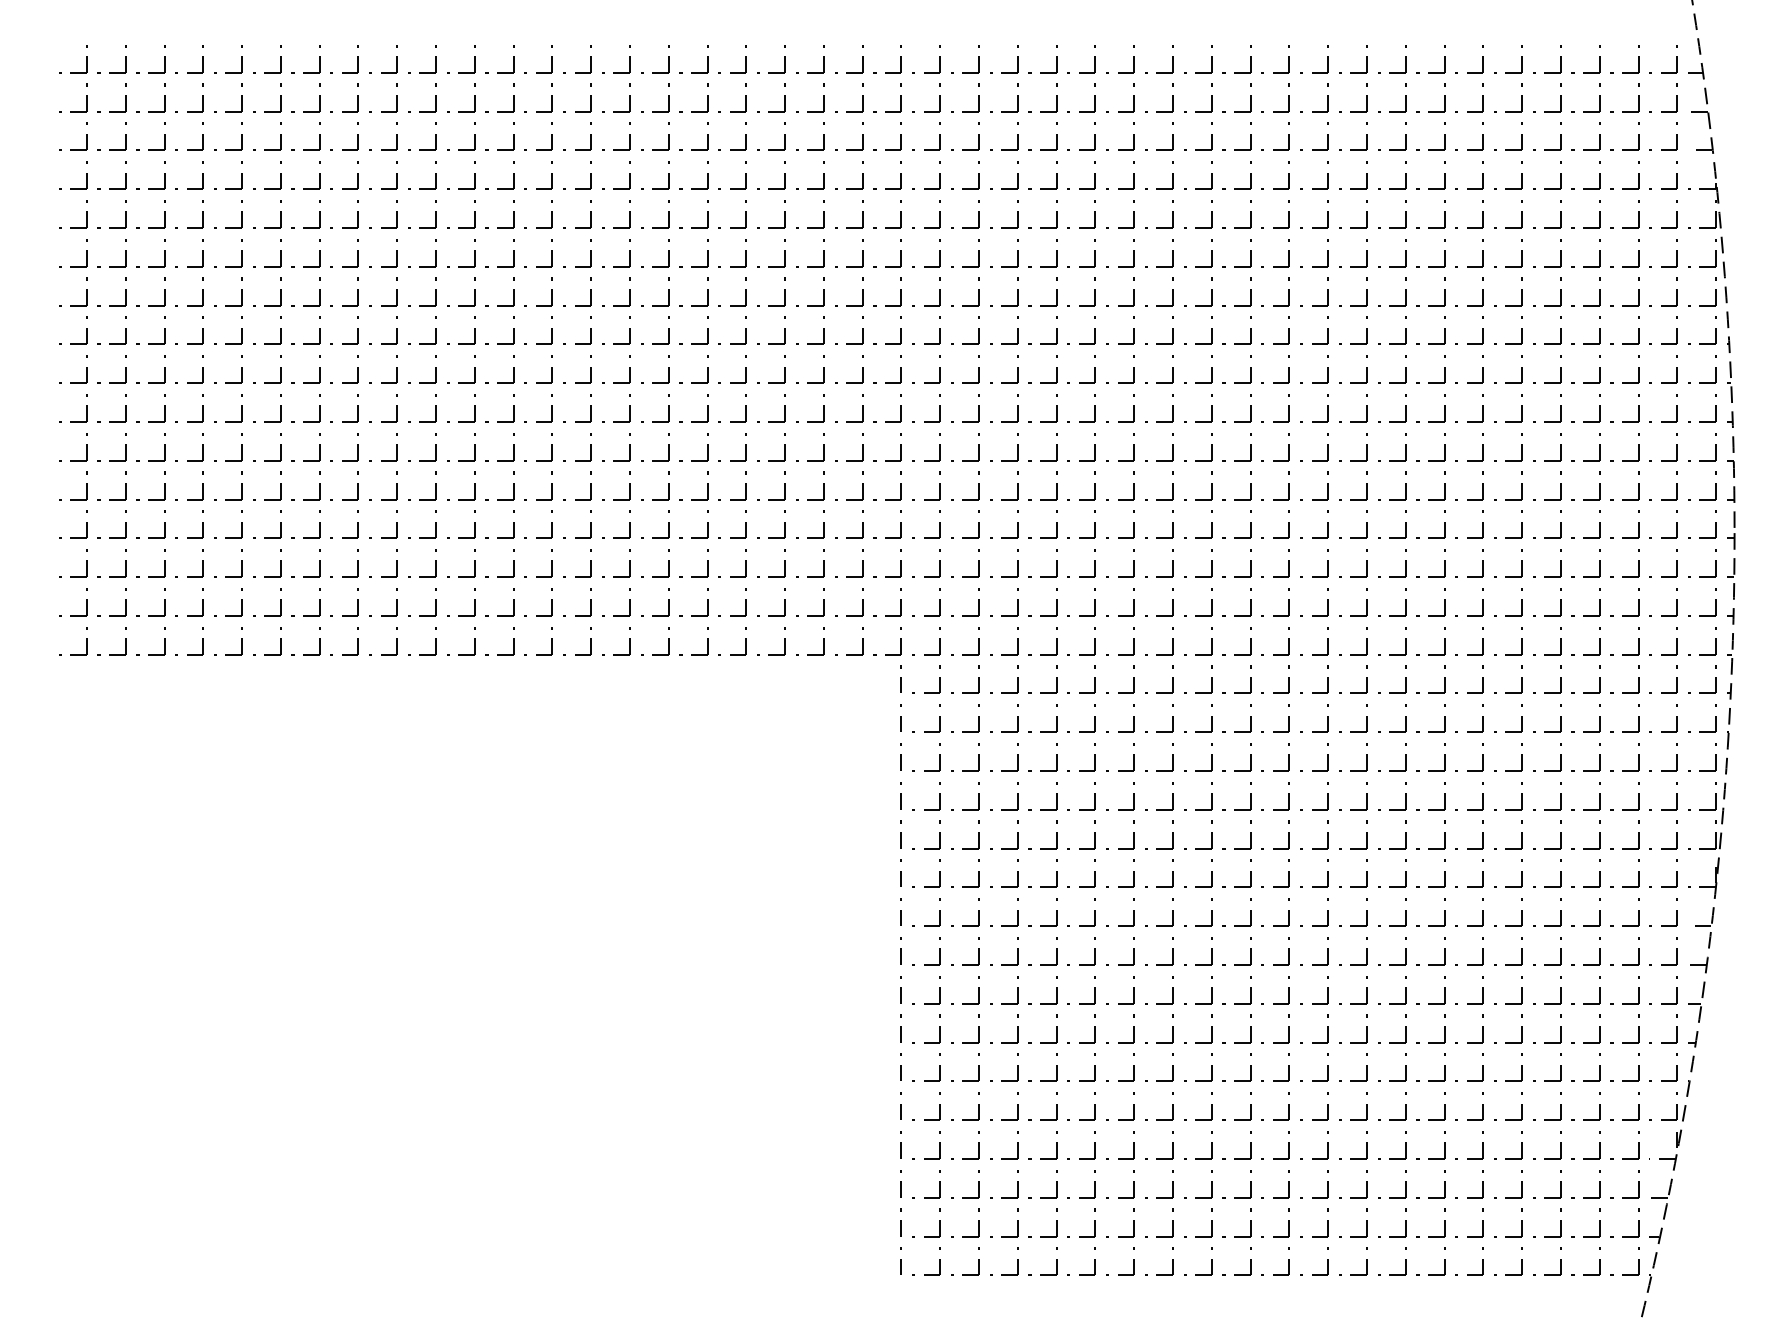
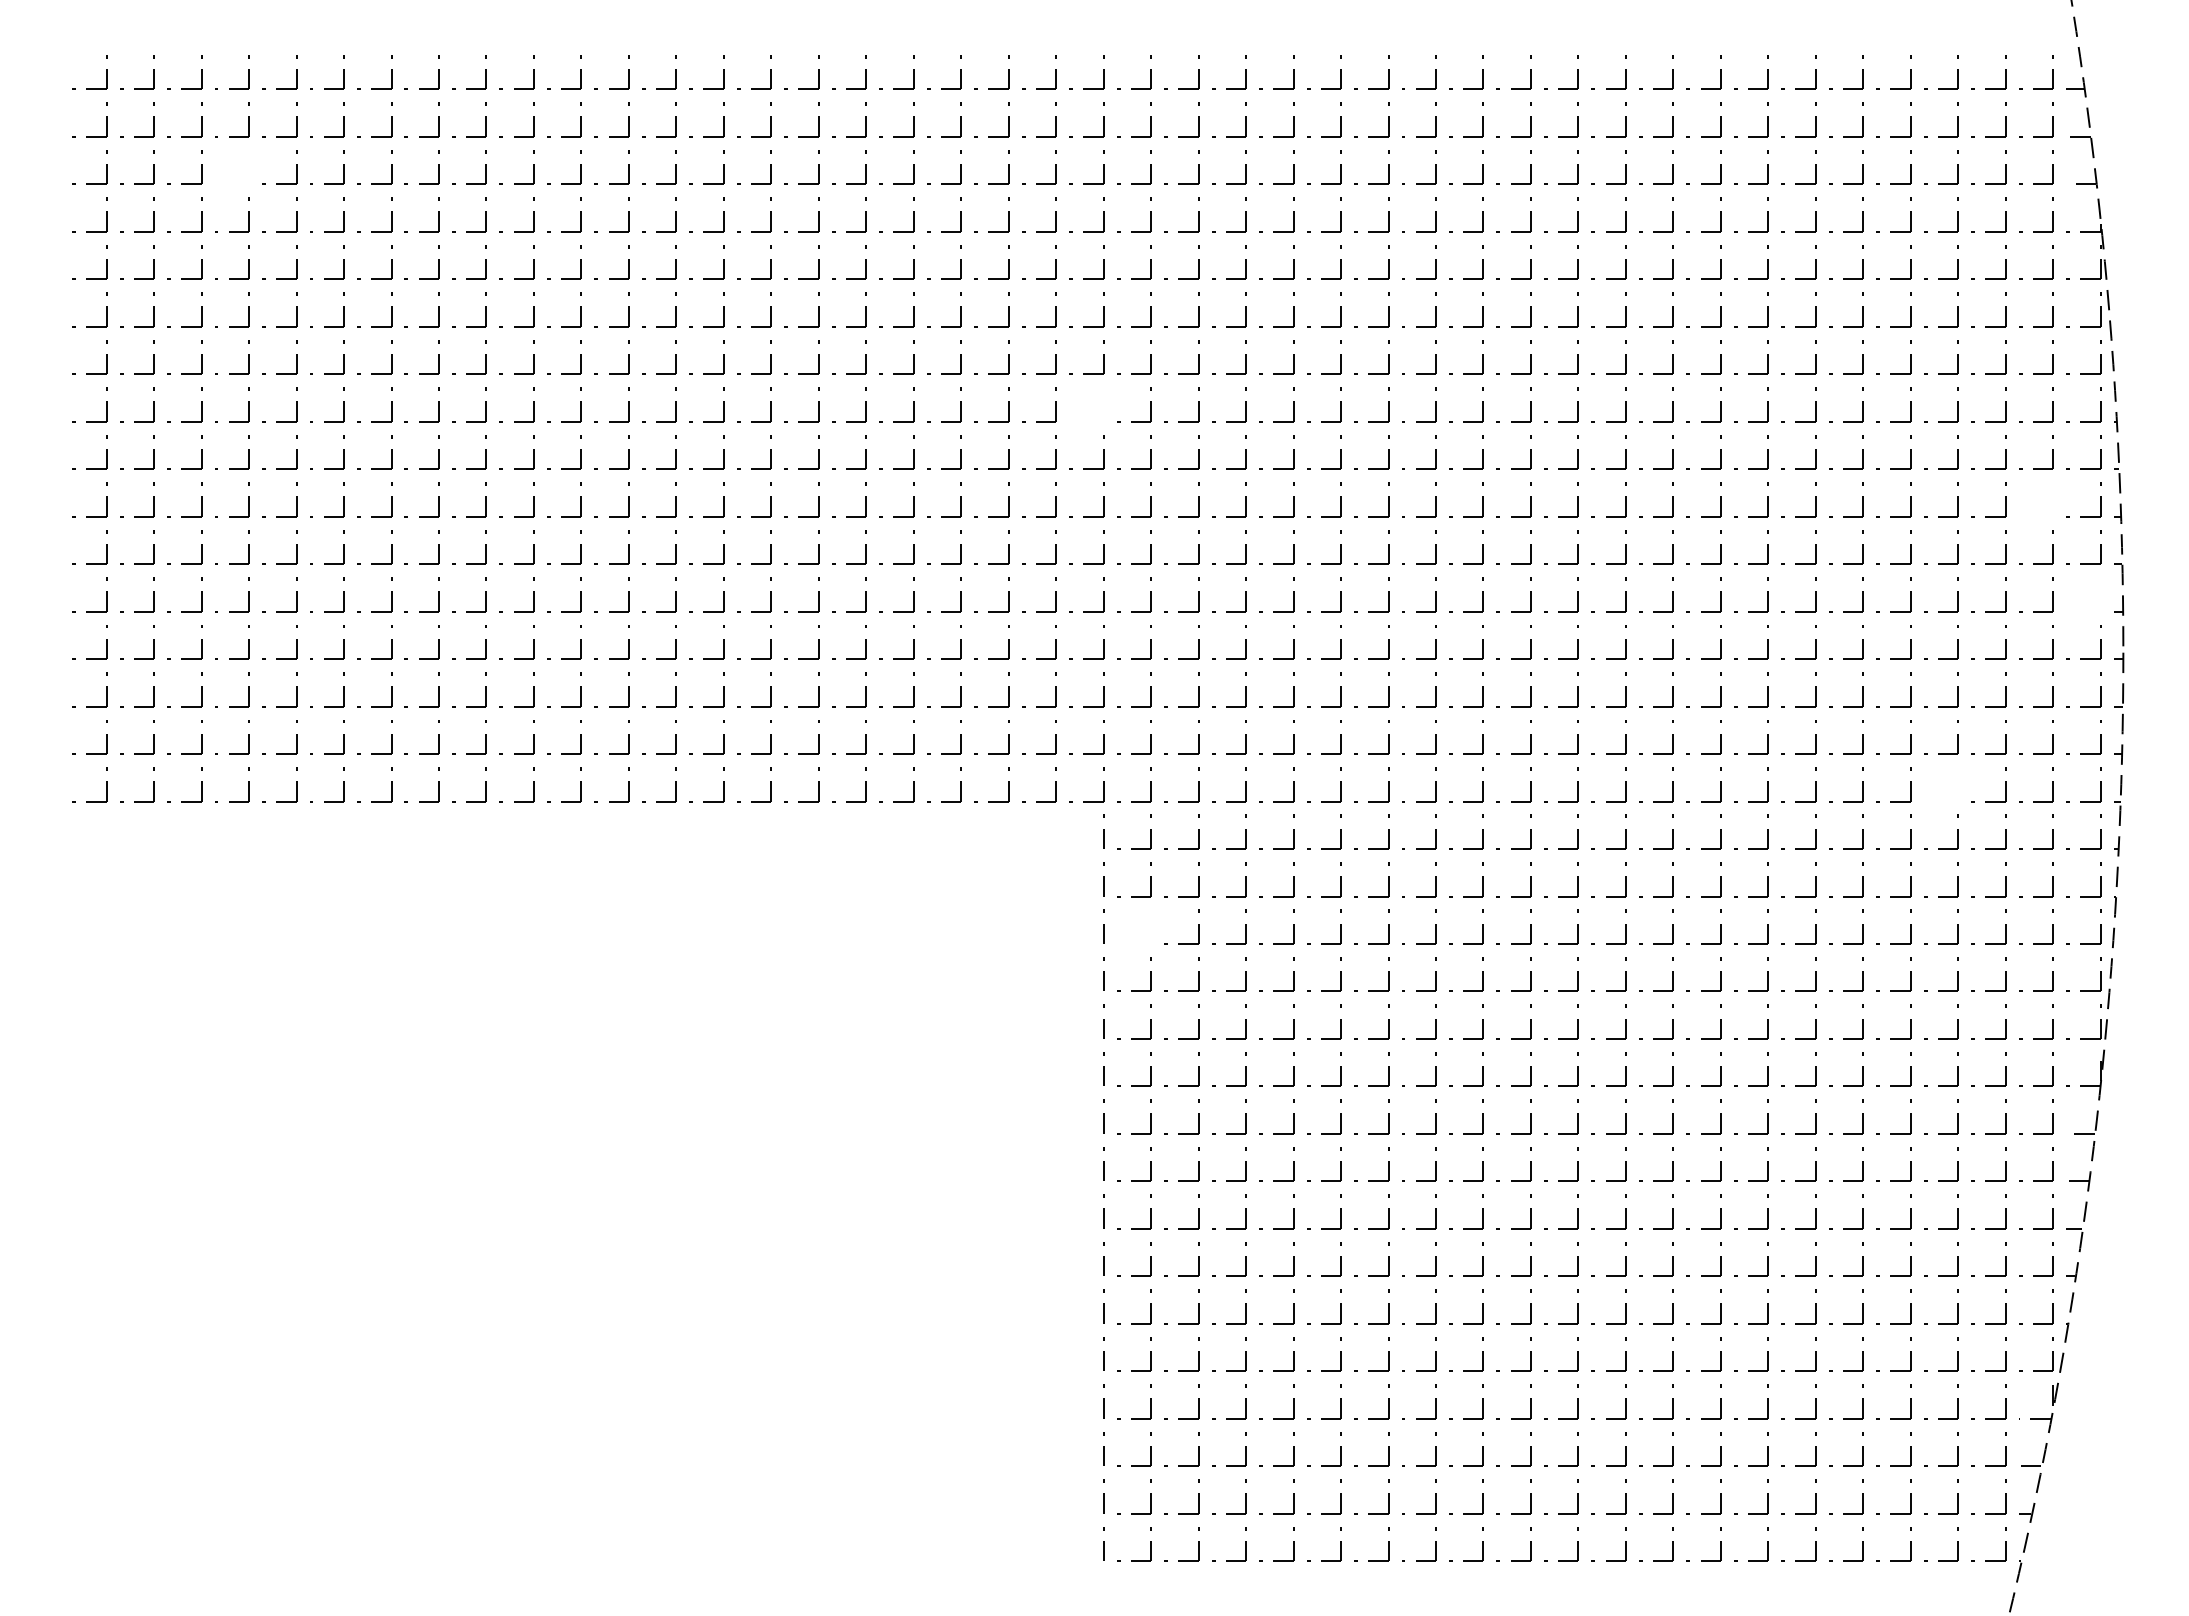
part: (202, 136) -> (248, 167), removed
part: (901, 330) -> (1103, 404), removed
part: (1676, 407) -> (2052, 499), removed
part: (1715, 485) -> (2100, 594), removed
part: (1599, 640) -> (1957, 784), removed
part: (939, 756) -> (1150, 926), removed

